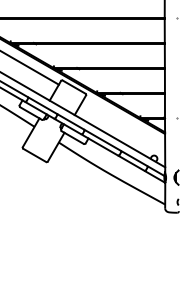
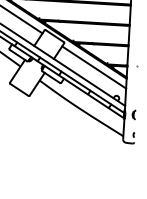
line: (124, 122) -> (94, 67), added
part: (176, 177) -> (133, 114), size x0.71

